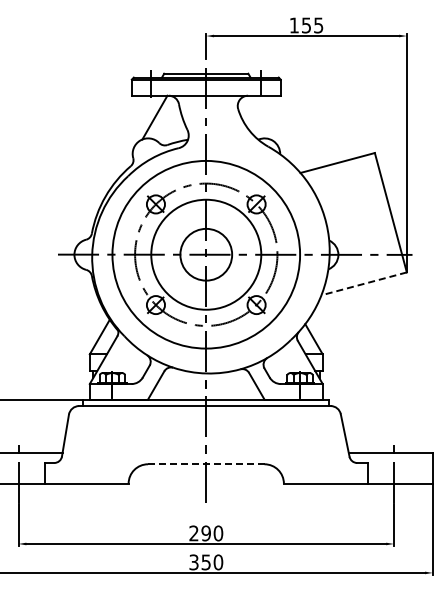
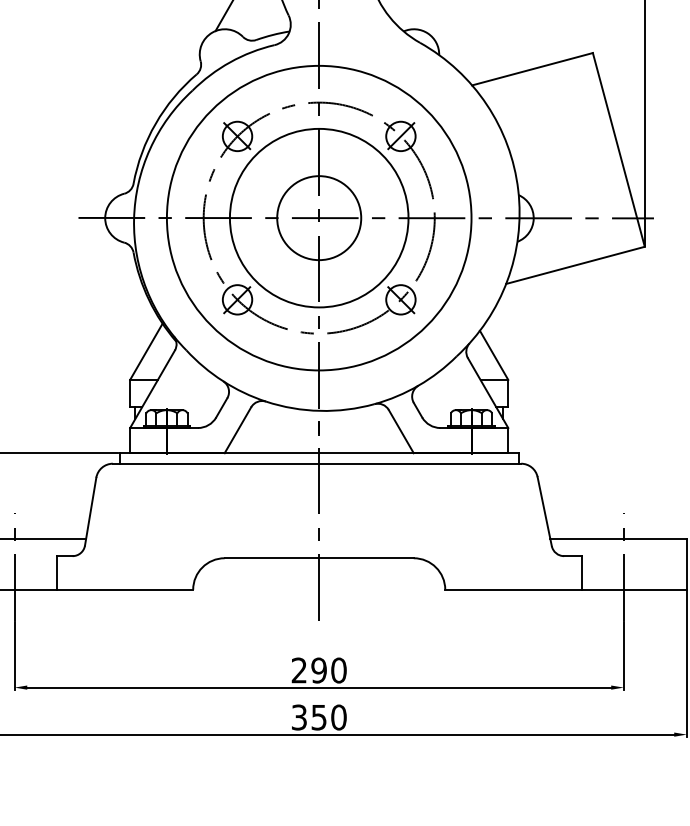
line: (363, 283) -> (574, 264), dashed -> solid
line: (206, 464) -> (319, 558), dashed -> solid

